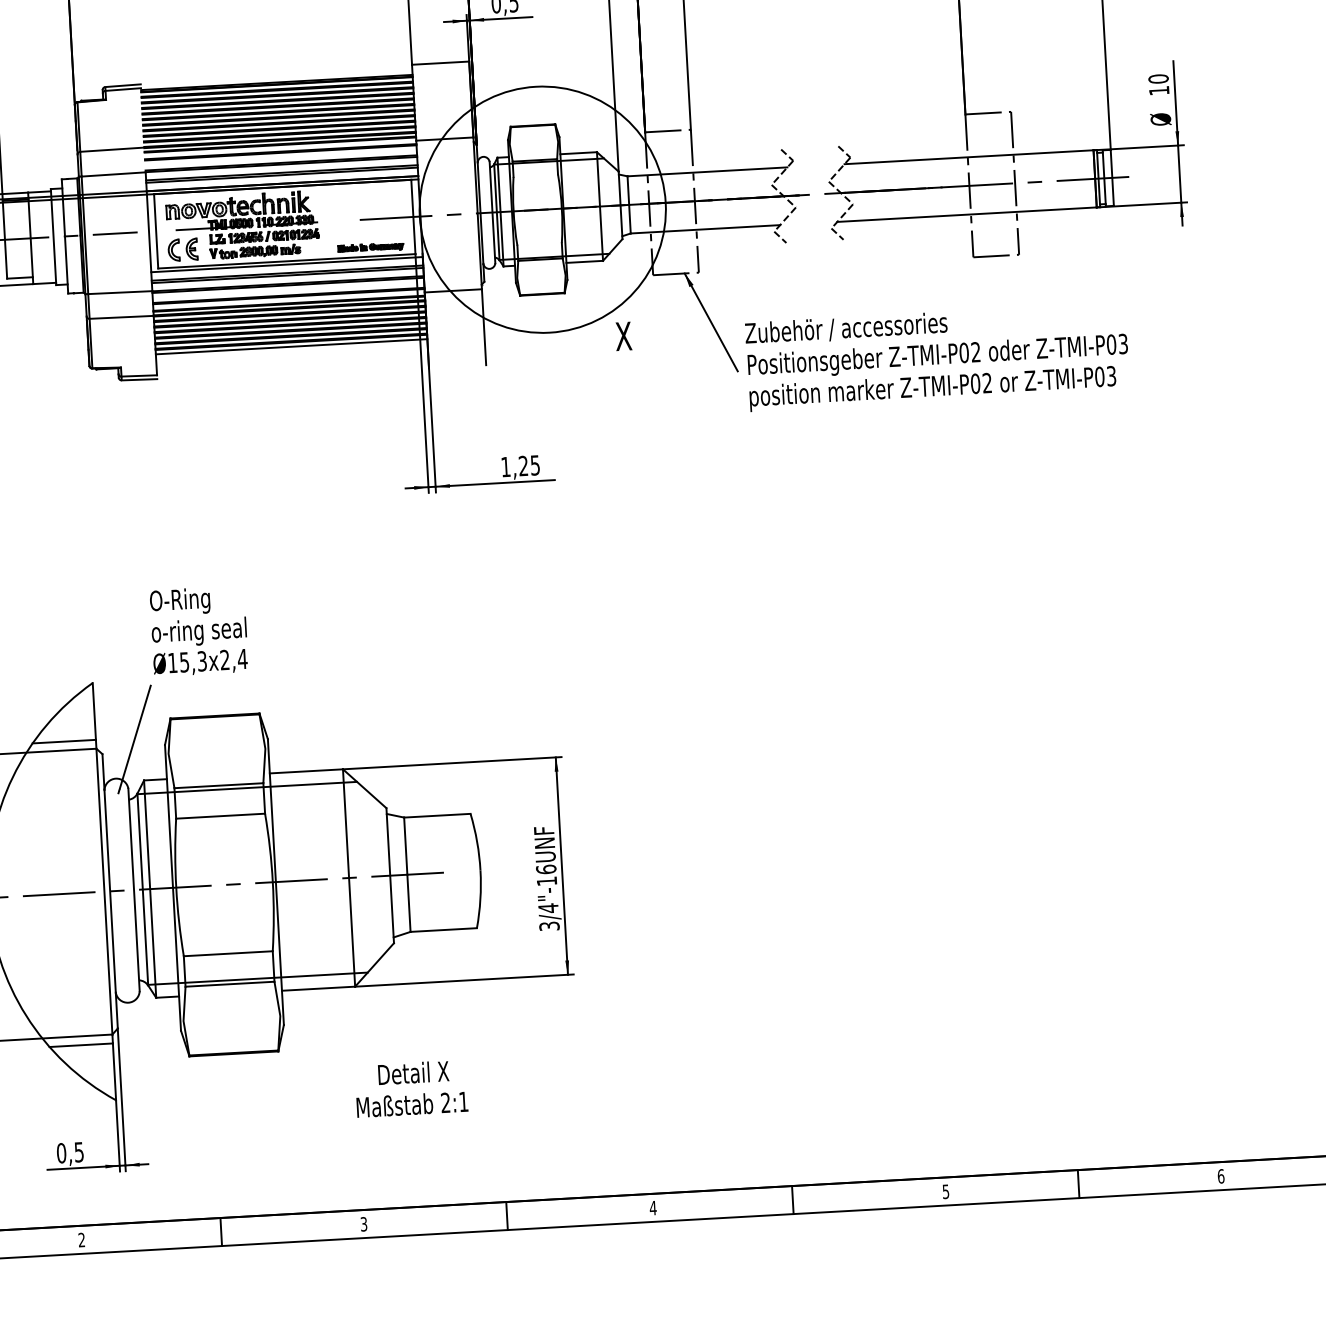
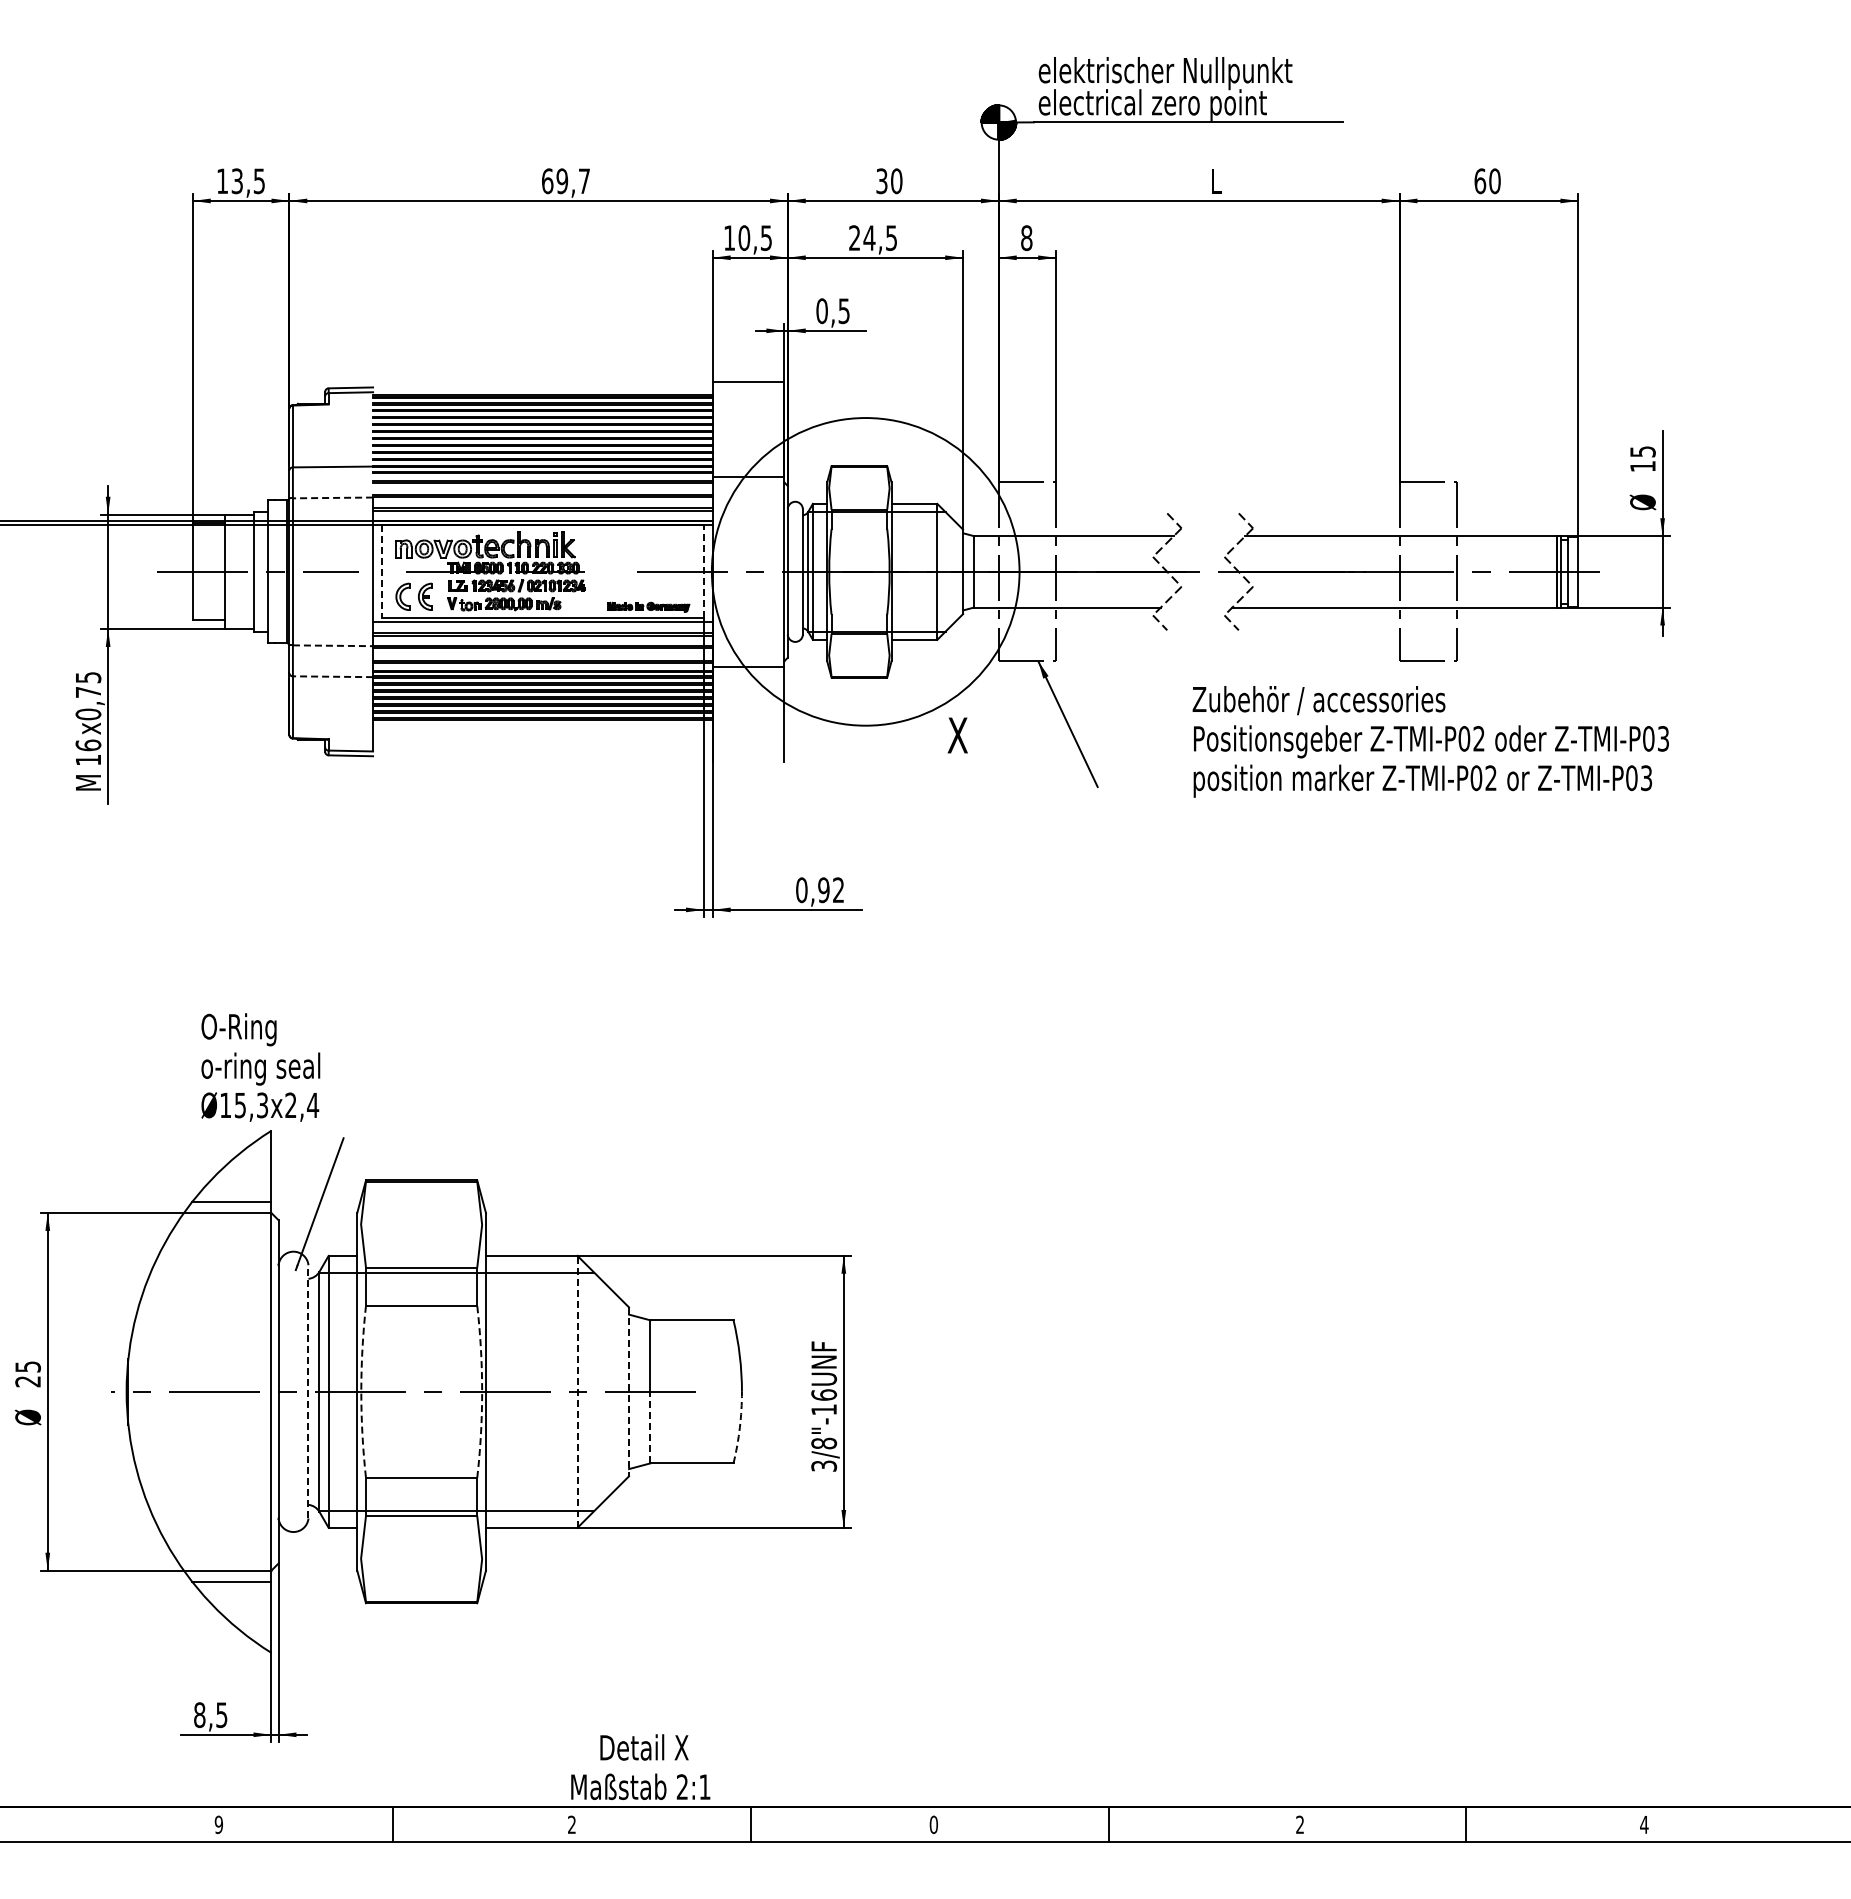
text: (1158, 78) -> (1642, 451), 10 -> 15
line: (113, 174) -> (332, 497), solid -> dashed
line: (413, 216) -> (703, 571), solid -> dashed
line: (156, 231) -> (382, 572), solid -> dashed
line: (120, 292) -> (333, 645), solid -> dashed
line: (121, 317) -> (332, 676), solid -> dashed
line: (291, 346) -> (542, 725), removed
text: (937, 356) -> (1430, 741), moved
text: (520, 466) -> (819, 890), 1,25 -> 0,92
text: (198, 631) -> (260, 1067), moved
line: (390, 876) -> (629, 1392), solid -> dashed
line: (349, 877) -> (577, 1391), solid -> dashed
arc: (273, 881) -> (482, 1391), solid -> dashed
arc: (176, 887) -> (361, 1391), solid -> dashed
line: (134, 889) -> (308, 1391), solid -> dashed
arc: (480, 899) -> (739, 1427), solid -> dashed
line: (408, 903) -> (650, 1427), solid -> dashed
text: (548, 908) -> (824, 1443), 3/4"-16UNF -> 3/8"-16UNF
text: (411, 1088) -> (640, 1766), moved
text: (61, 1152) -> (199, 1714), 0,5 -> 8,5
text: (1221, 1176) -> (1644, 1824), 6 -> 4
text: (945, 1191) -> (1299, 1824), 5 -> 2
text: (652, 1207) -> (933, 1824), 4 -> 0
text: (363, 1224) -> (571, 1825), 3 -> 2
text: (81, 1239) -> (218, 1824), 2 -> 9

